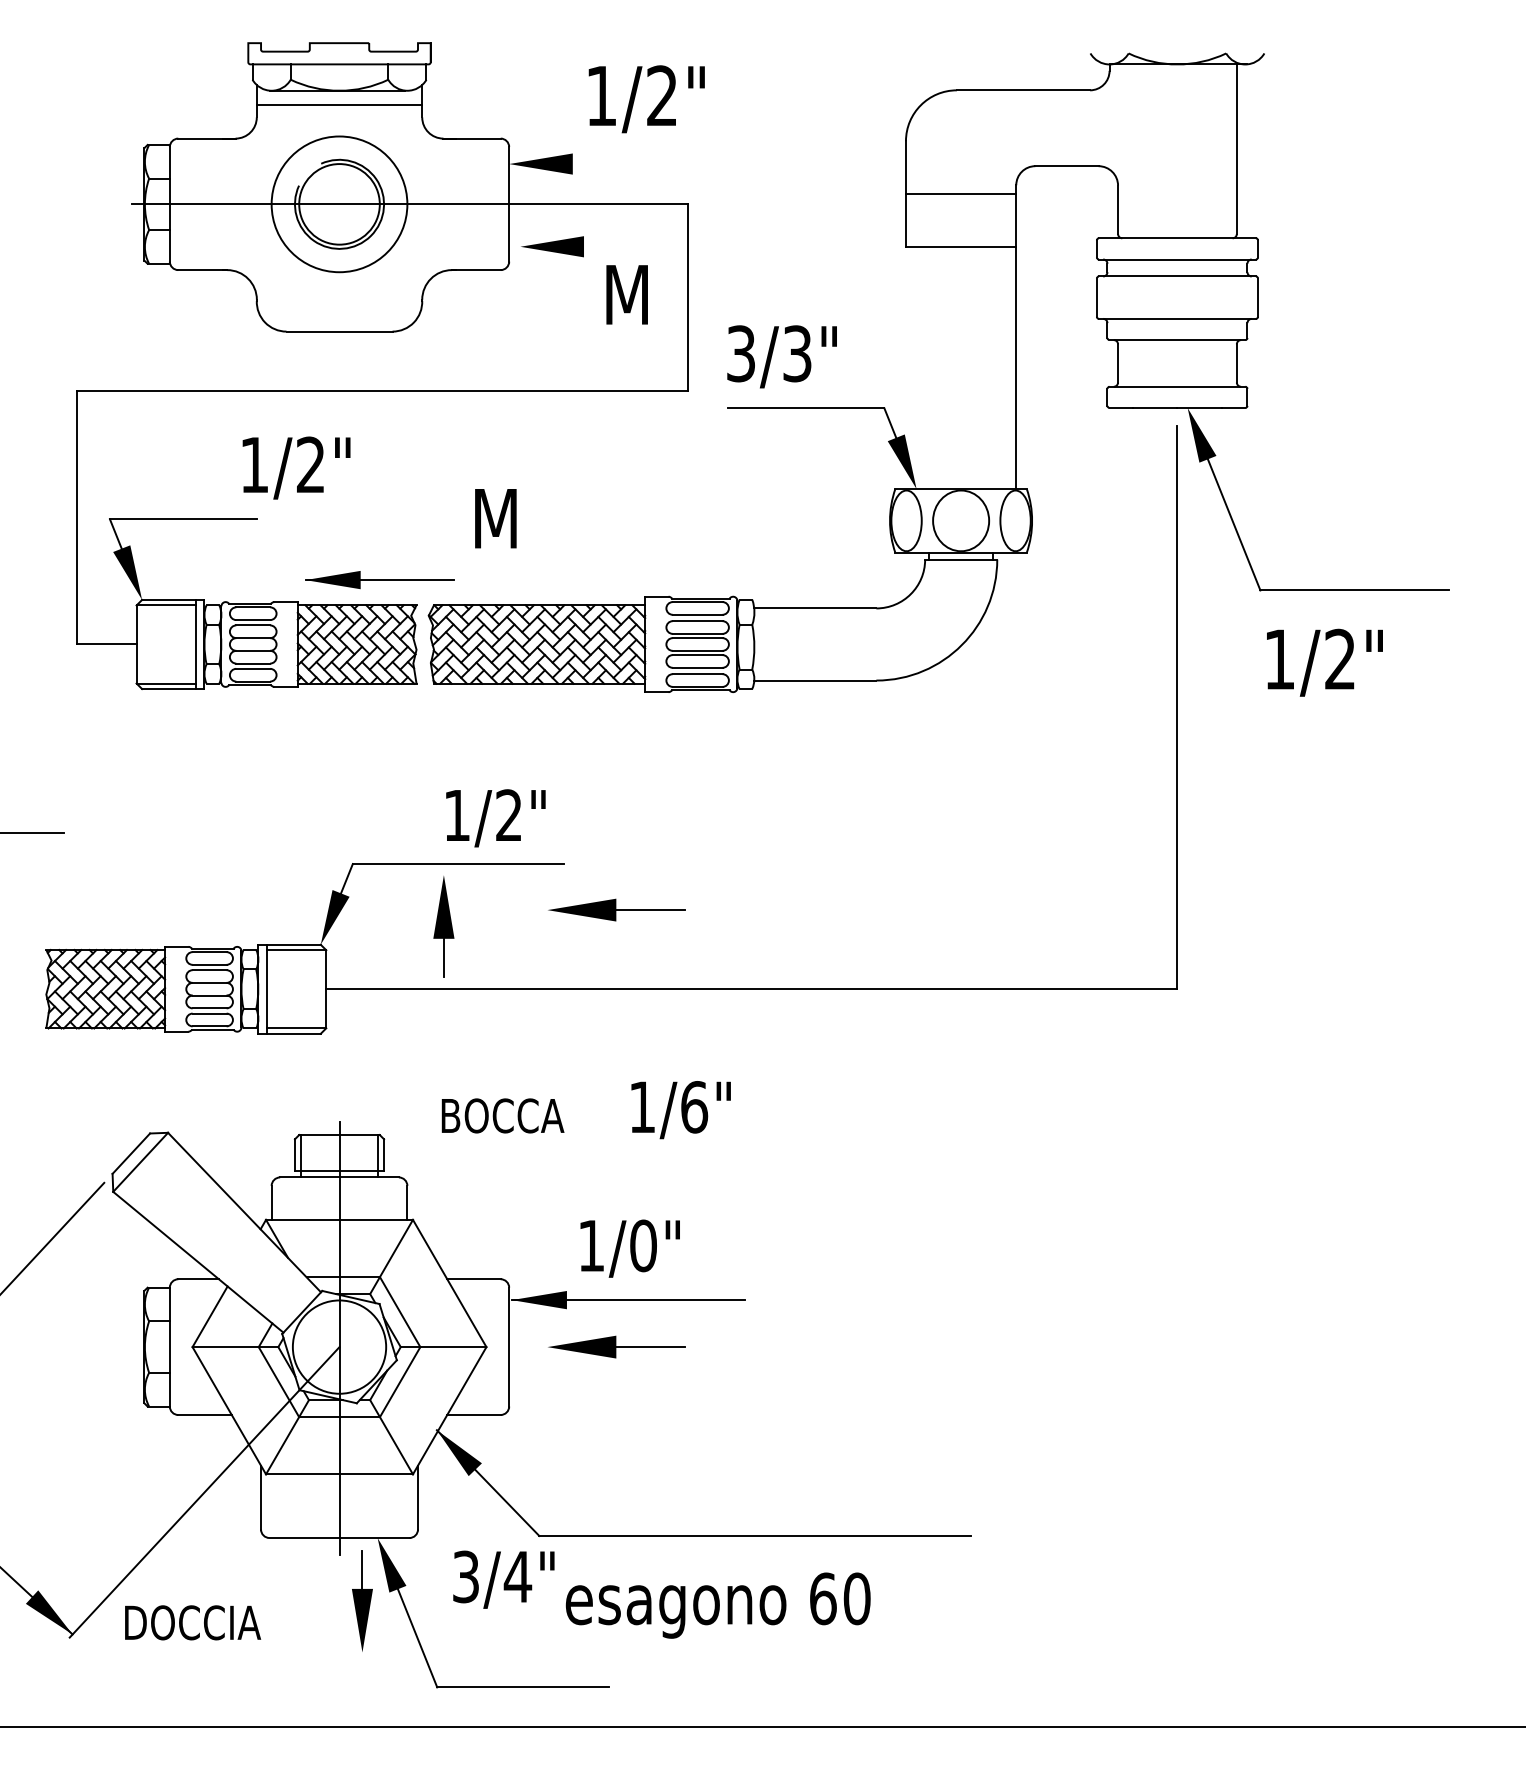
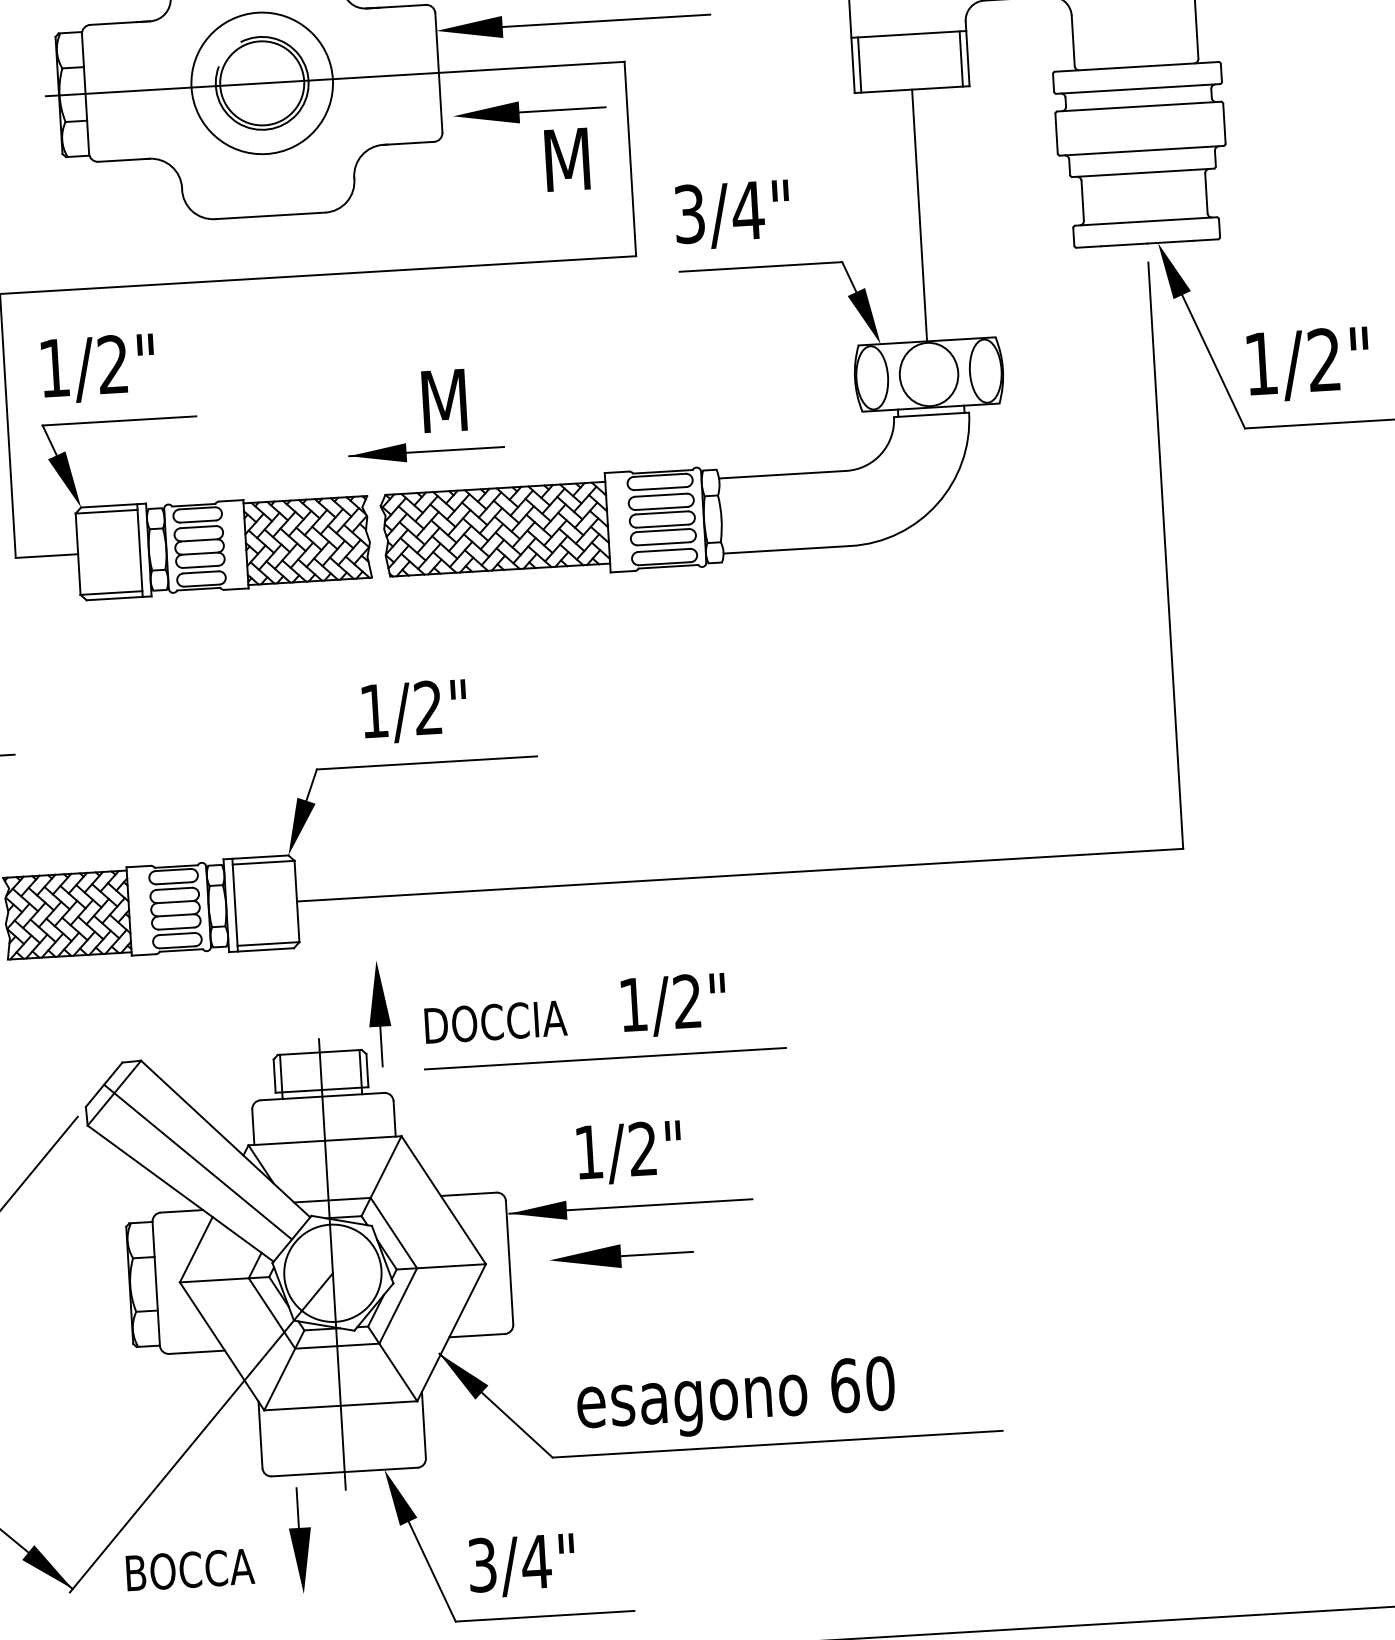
line: (672, 164) -> (606, 21), added
line: (912, 220) -> (859, 64), added
line: (1009, 220) -> (960, 58), added
line: (625, 246) -> (562, 109), added
text: (797, 353) -> (748, 210), 3/3" -> 3/4"
line: (1016, 368) -> (920, 215), moved
text: (296, 467) -> (98, 368), moved
part: (379, 580) -> (426, 452), moved
text: (1324, 662) -> (1308, 364), moved
text: (495, 818) -> (414, 711), moved
part: (616, 909) -> (594, 800), removed
part: (443, 926) -> (379, 1013), moved
text: (694, 1107) -> (687, 1001), 1/6" -> 1/2"
text: (511, 1115) -> (497, 1021), BOCCA -> DOCCIA
line: (612, 1157) -> (605, 1058), added
line: (216, 1232) -> (197, 1161), added
text: (643, 1245) -> (643, 1148), 1/0" -> 1/2"
text: (503, 1579) -> (521, 1565), moved
part: (362, 1600) -> (300, 1539), moved
text: (717, 1605) -> (735, 1399), moved
text: (194, 1622) -> (198, 1569), DOCCIA -> BOCCA

